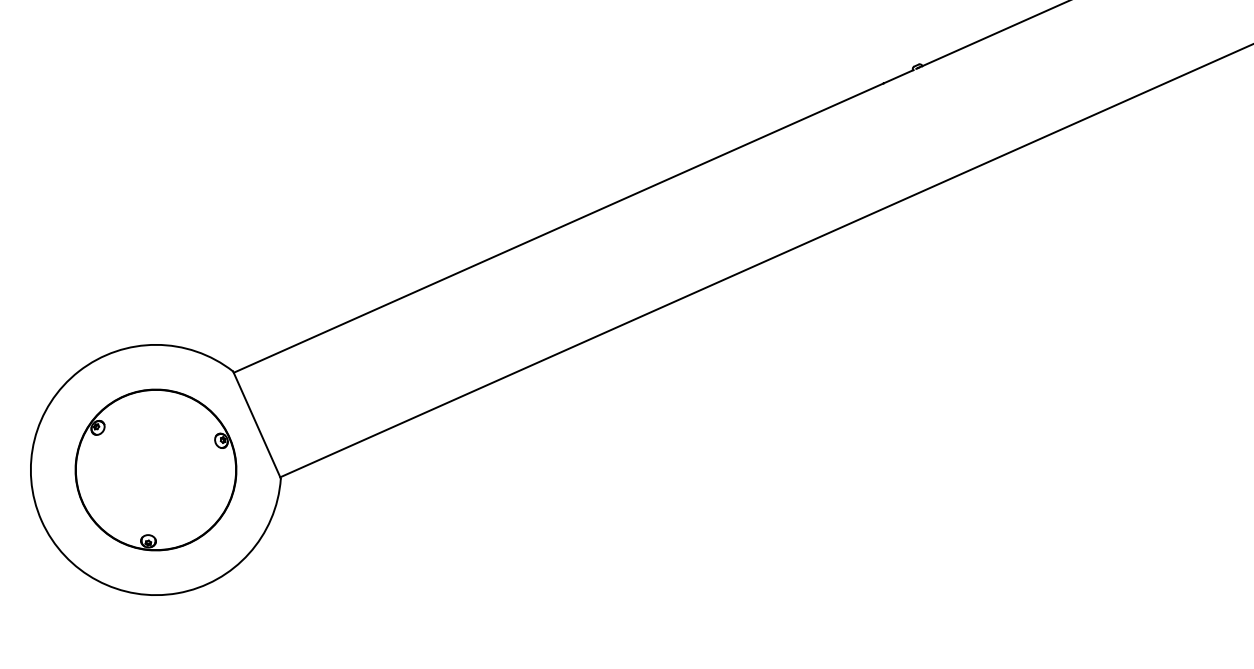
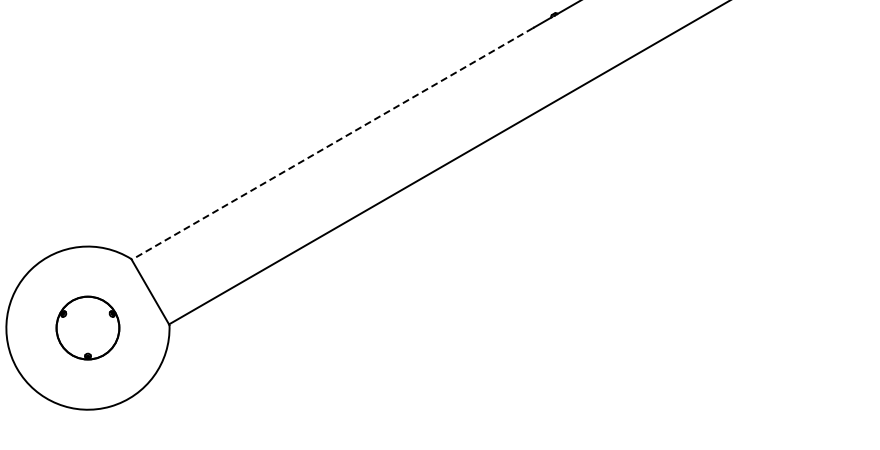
line: (558, 229) -> (332, 144), solid -> dashed
part: (155, 468) -> (87, 327), size x0.6

